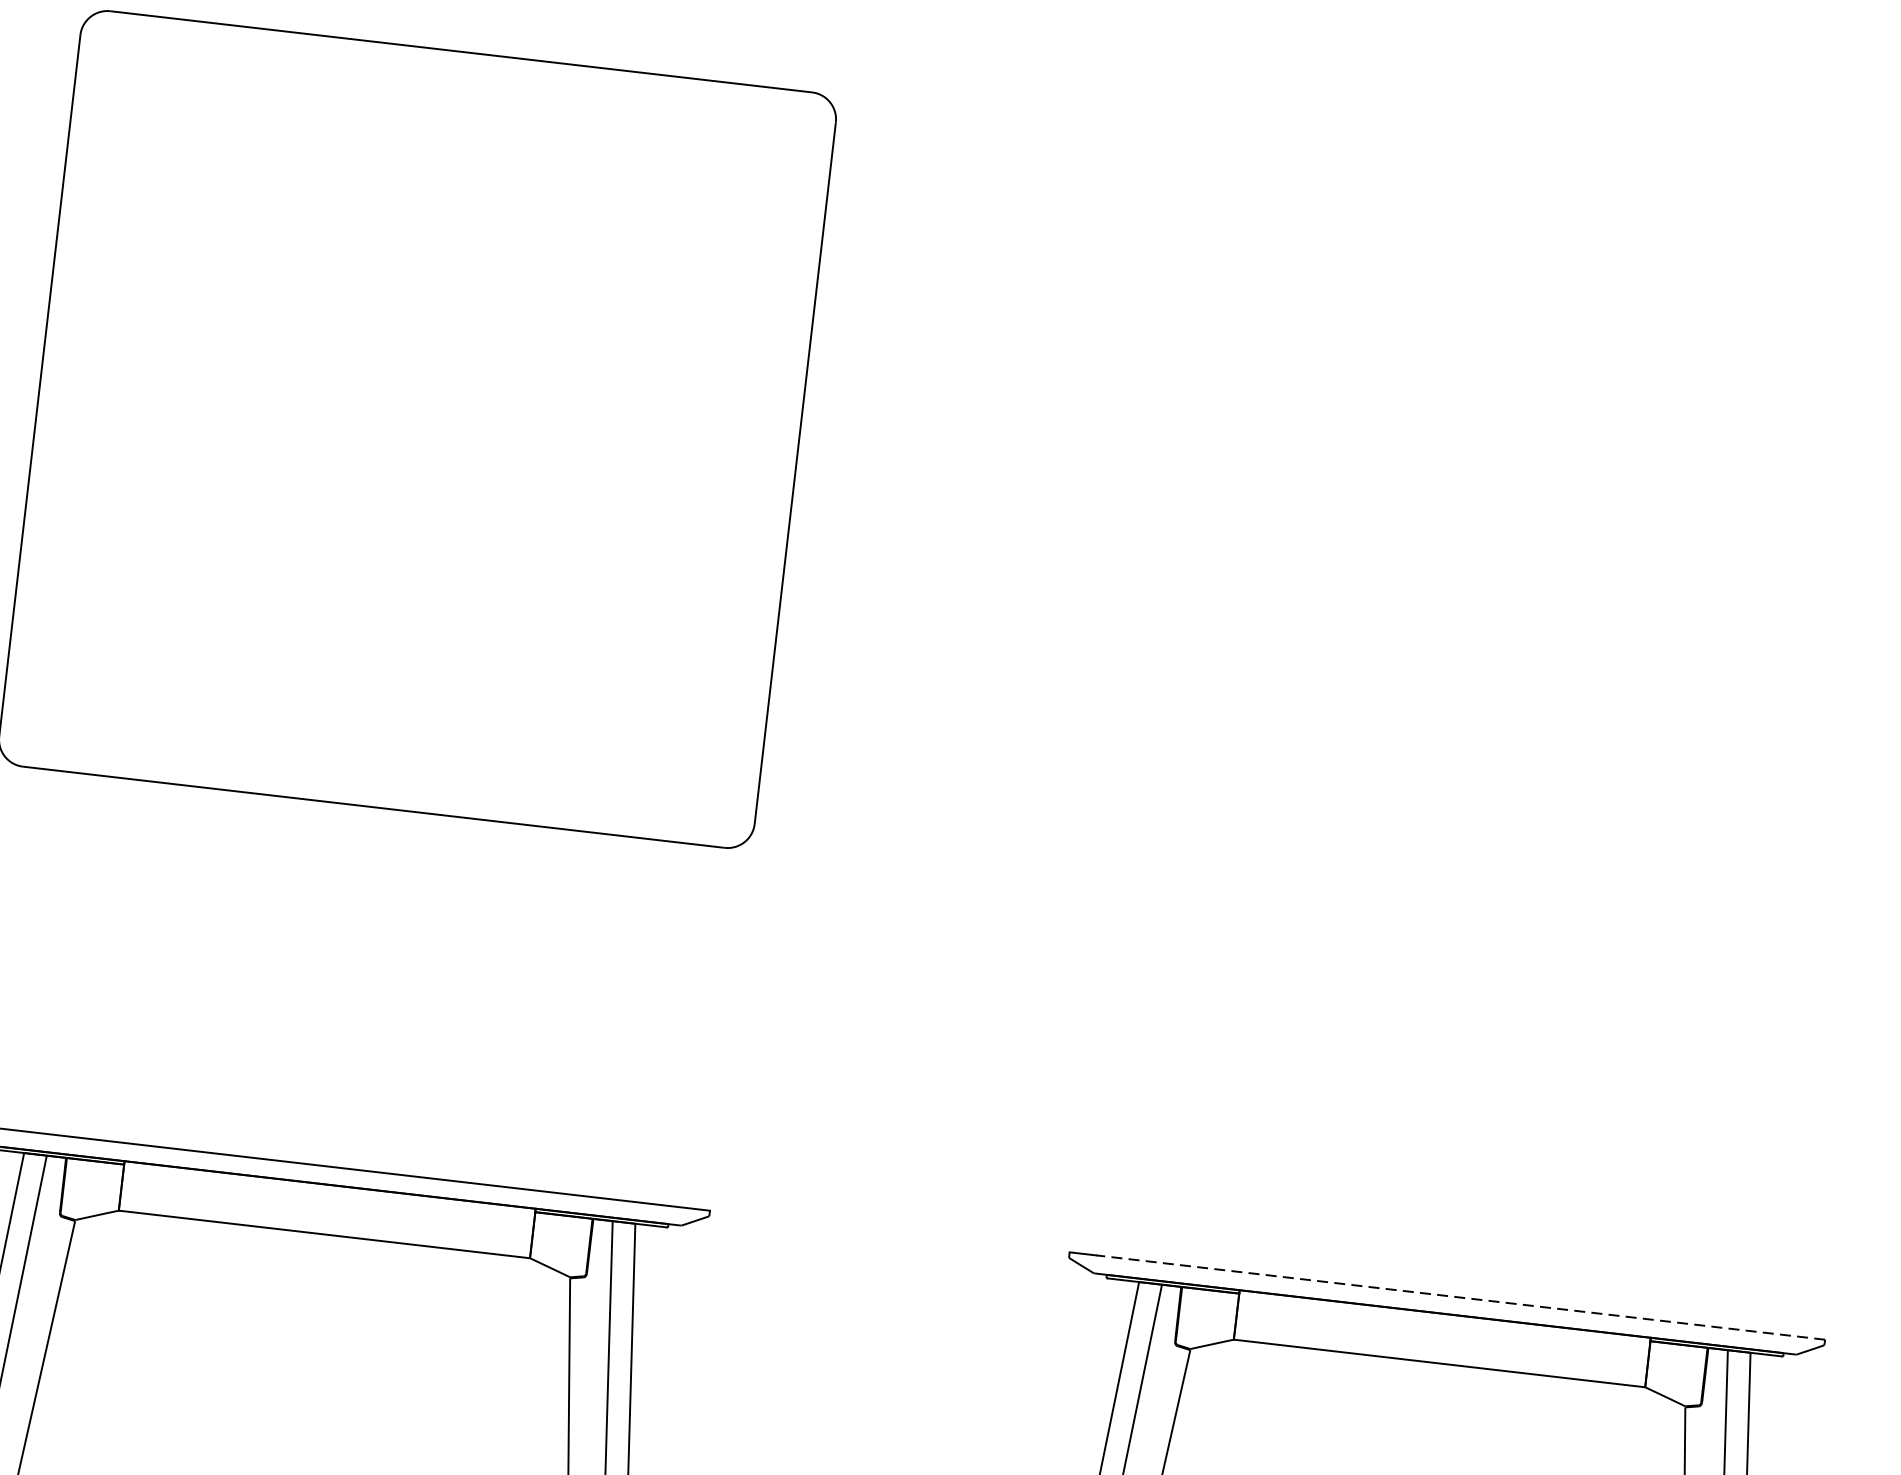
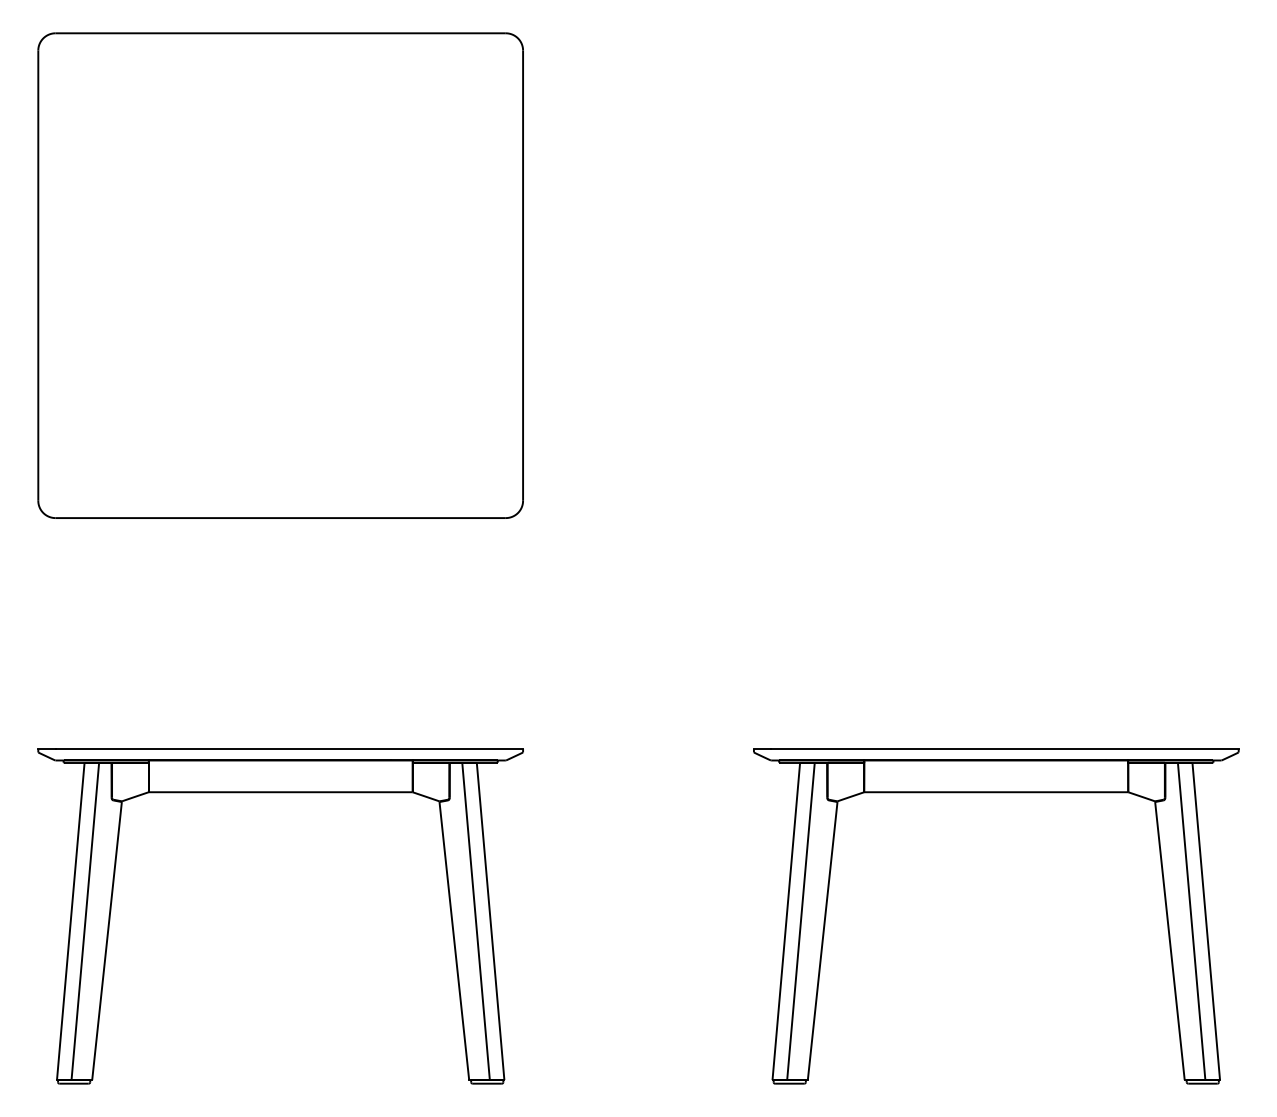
line: (1460, 1296) -> (1004, 748), dashed -> solid

